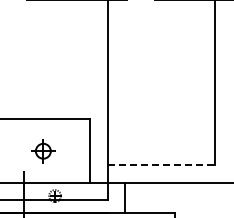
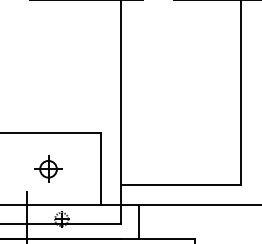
line: (162, 165) -> (181, 185), dashed -> solid

